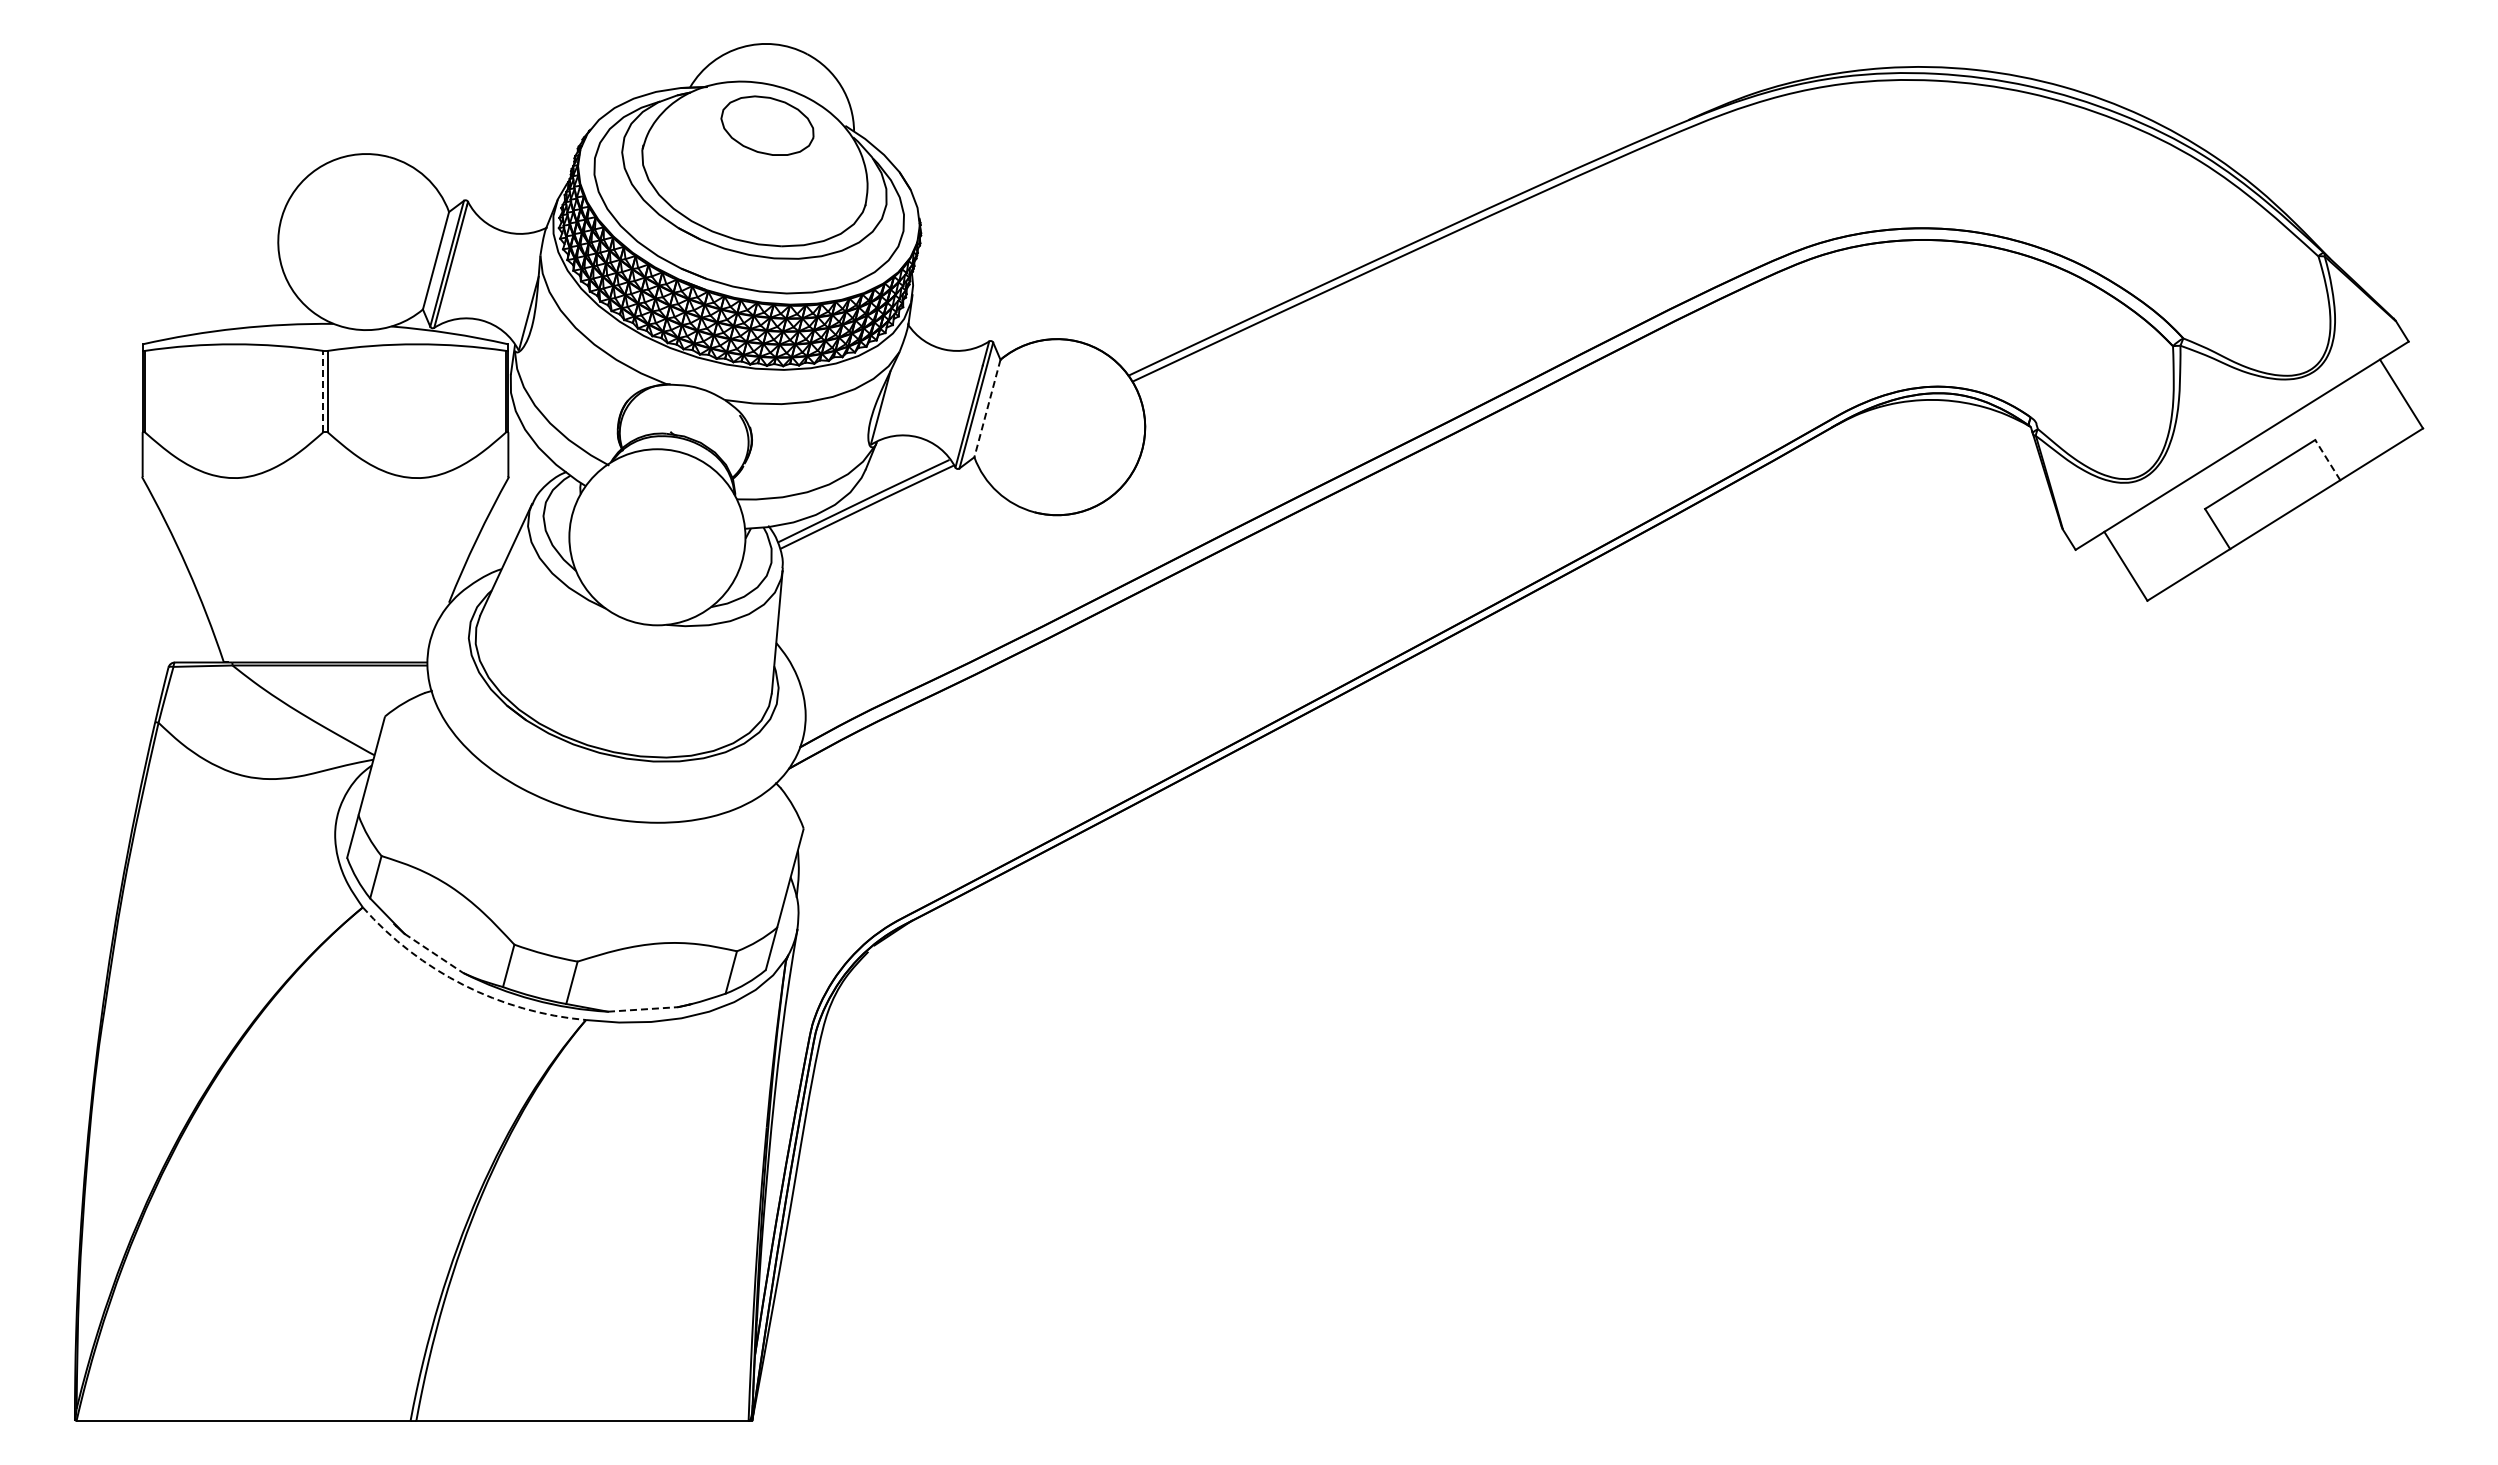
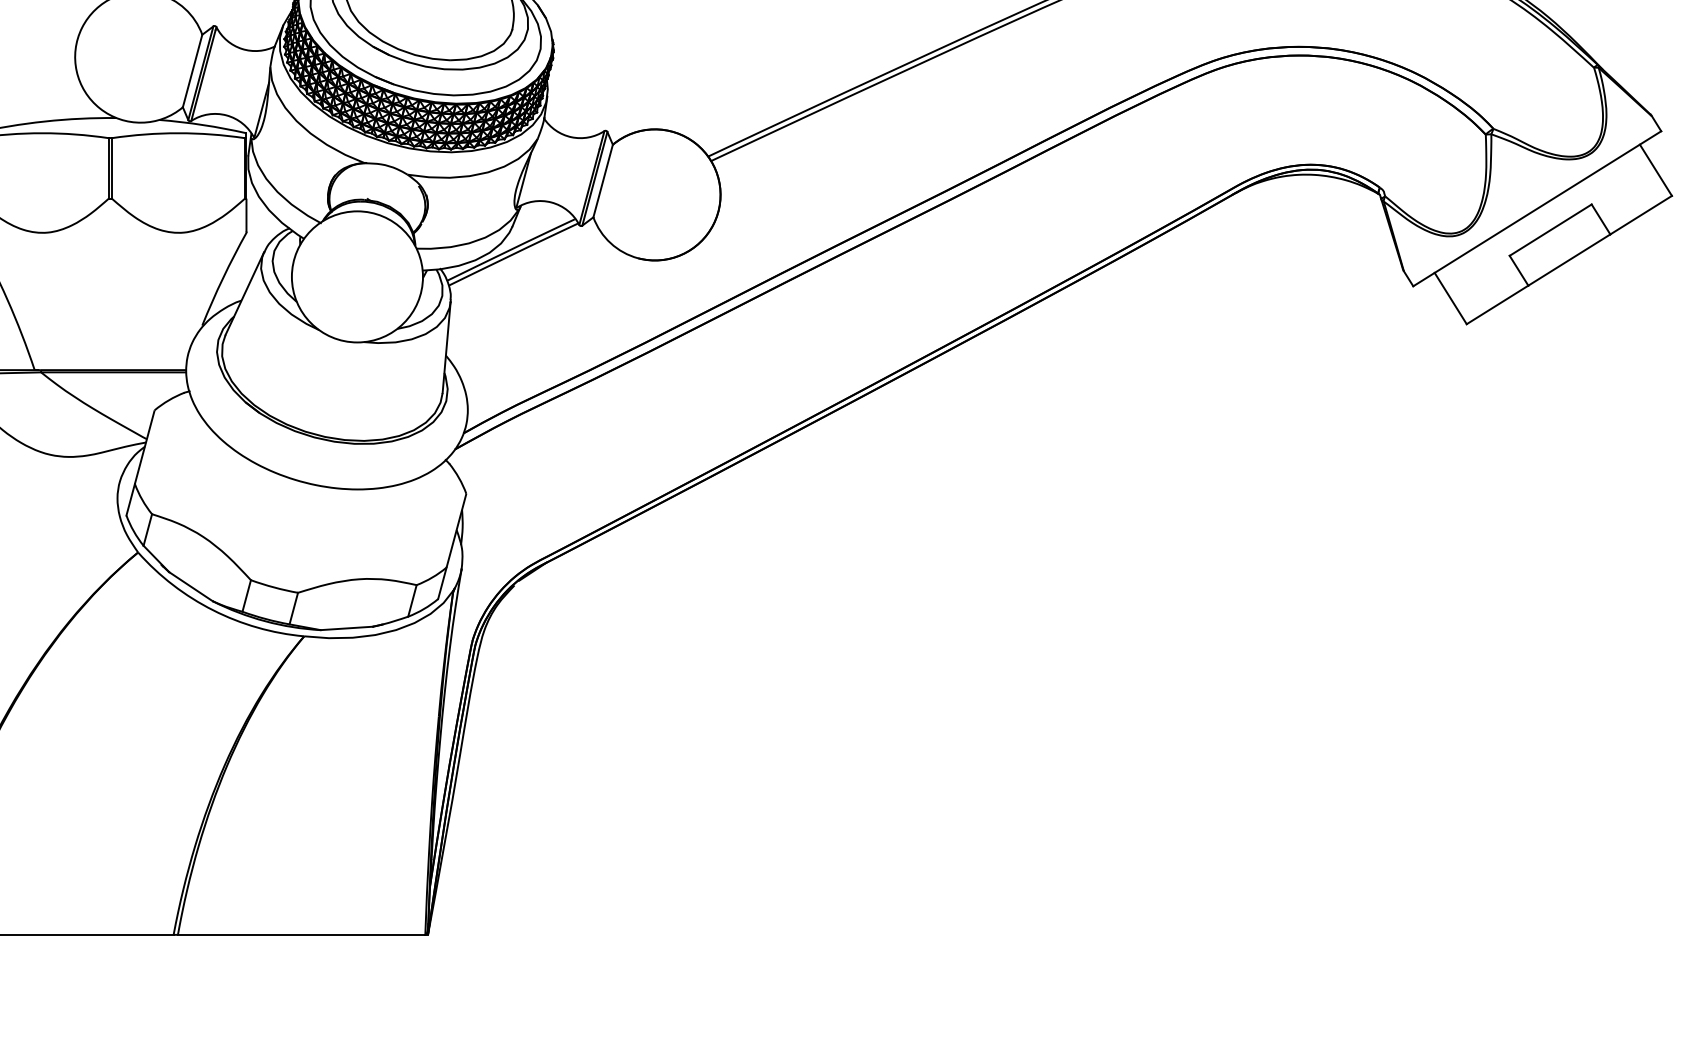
line: (323, 391) -> (108, 168), dashed -> solid
line: (987, 409) -> (603, 181), dashed -> solid
line: (2327, 460) -> (1600, 219), dashed -> solid
line: (434, 953) -> (191, 586), dashed -> solid
arc: (463, 985) -> (213, 610), dashed -> solid
line: (643, 1009) -> (347, 628), dashed -> solid

